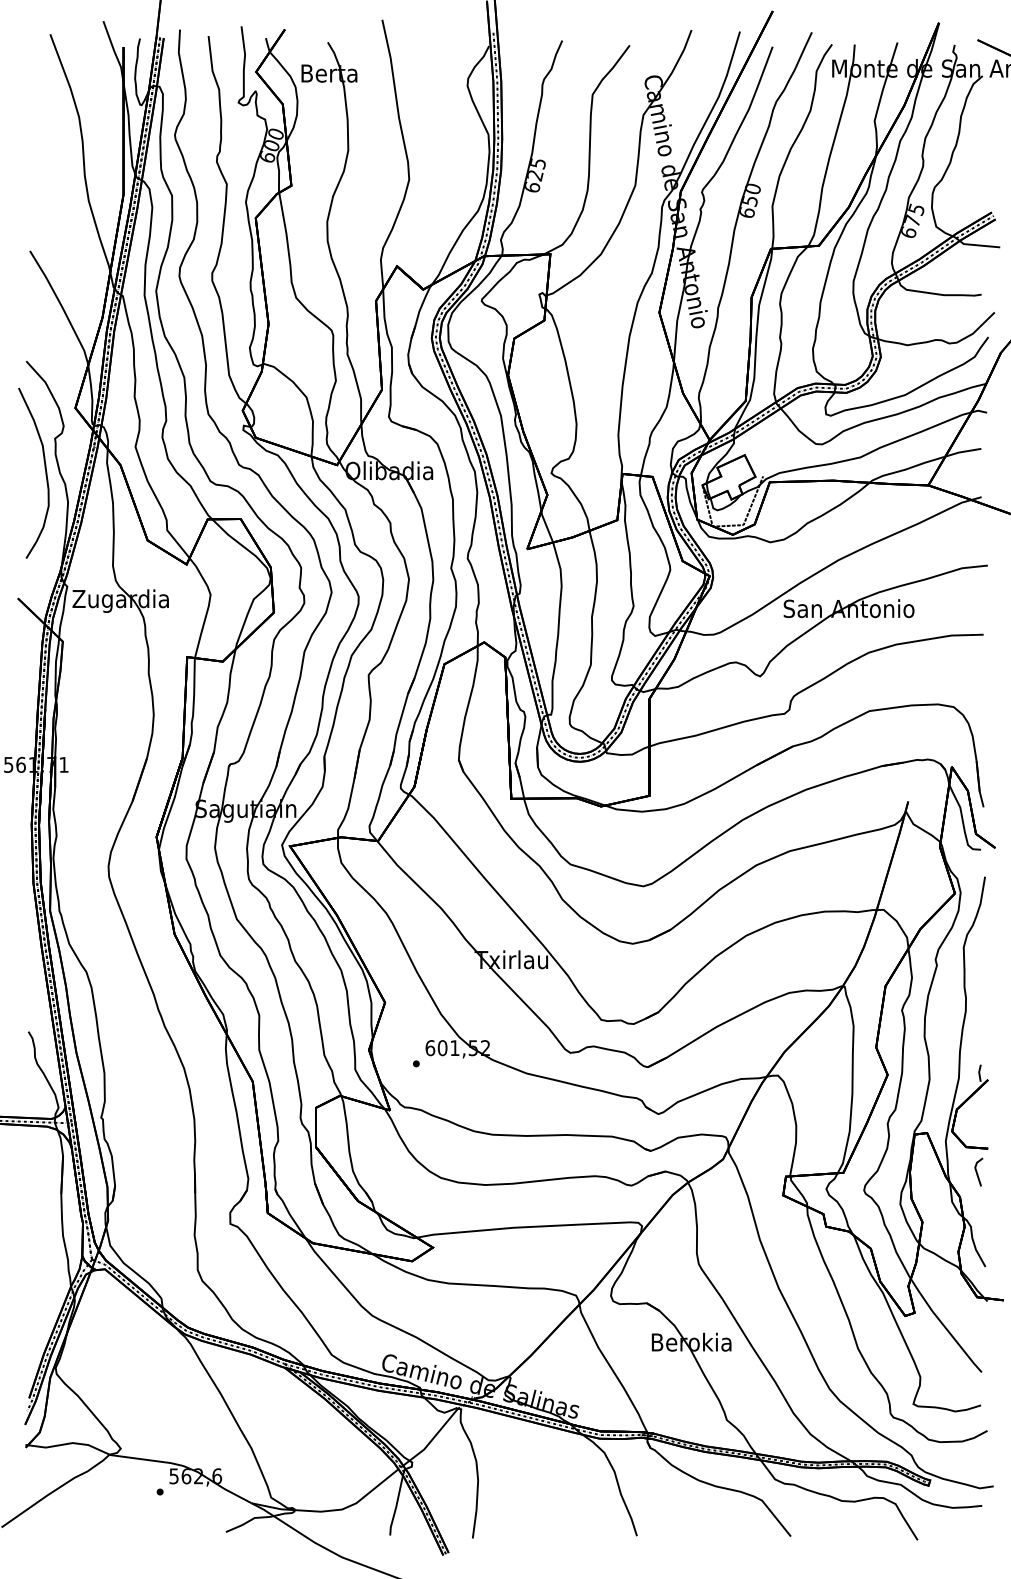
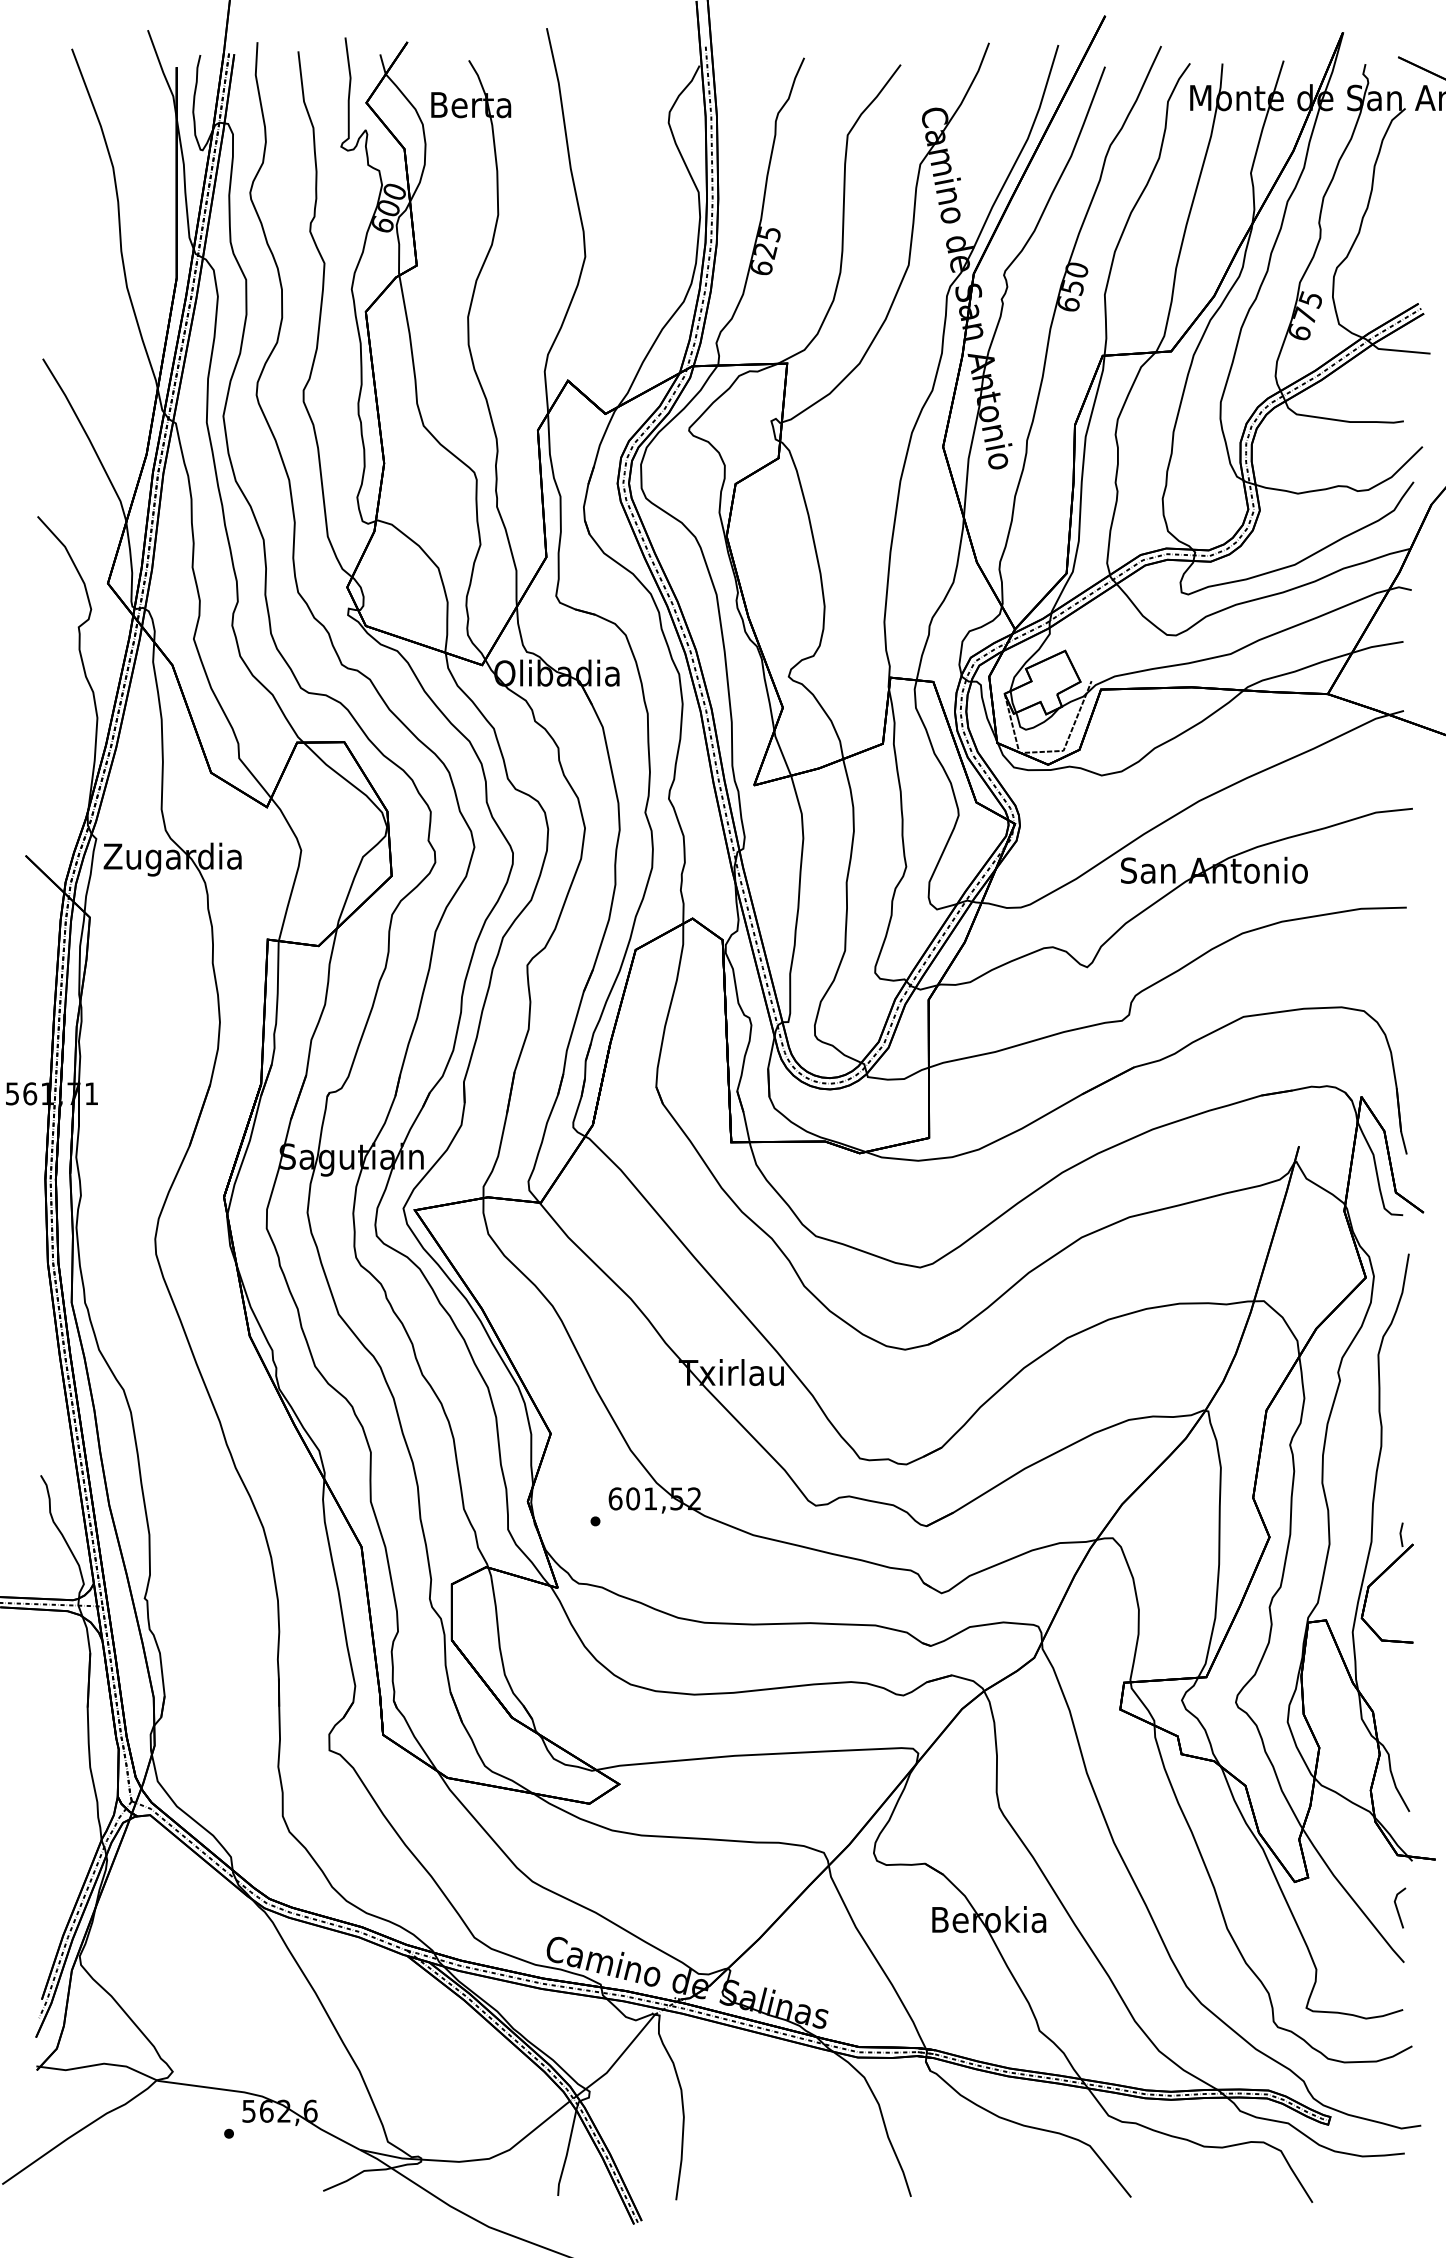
curve: (44, 468) -> (63, 669), removed
line: (977, 1171) -> (1398, 1907), moved

